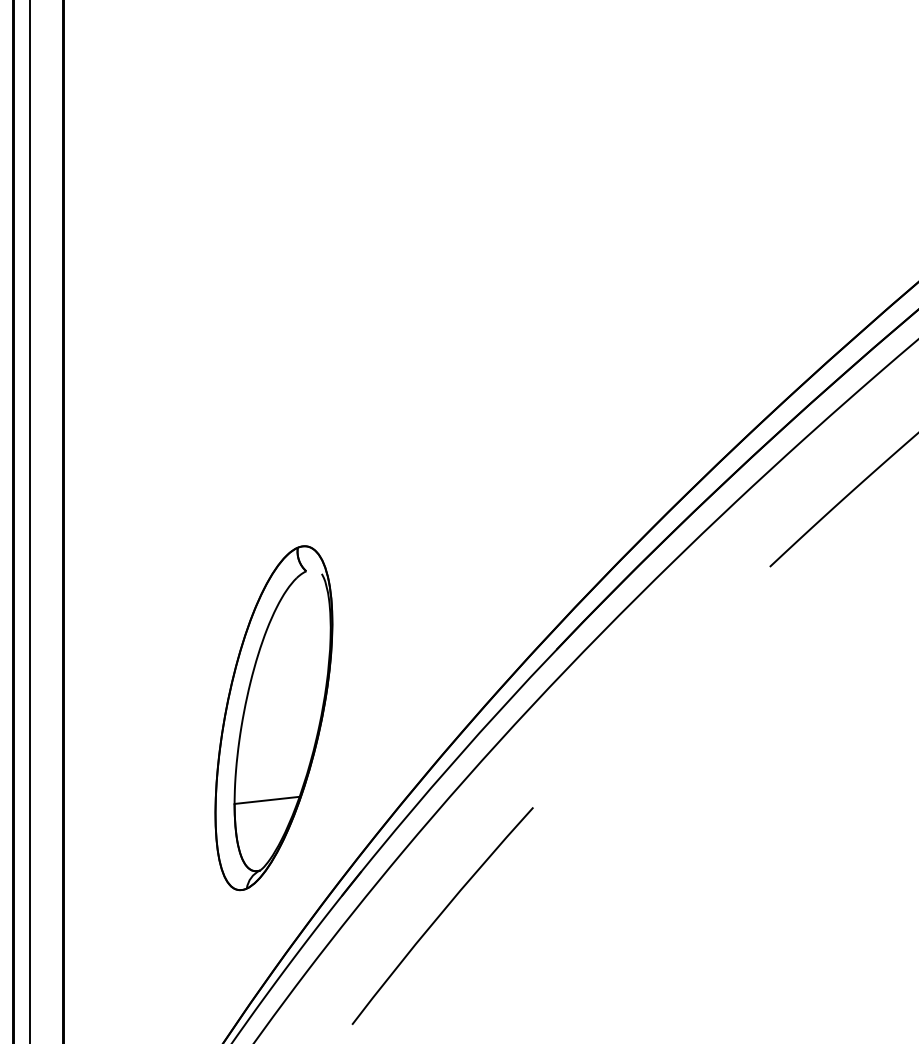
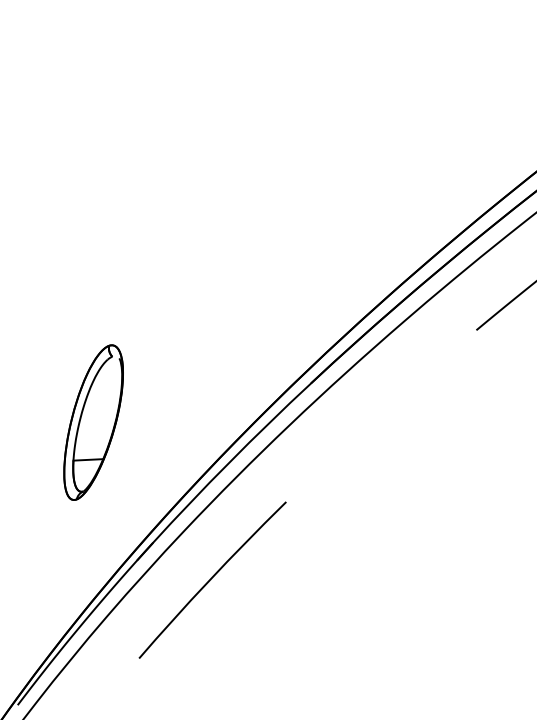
part: (273, 718) -> (93, 422), size x0.6

